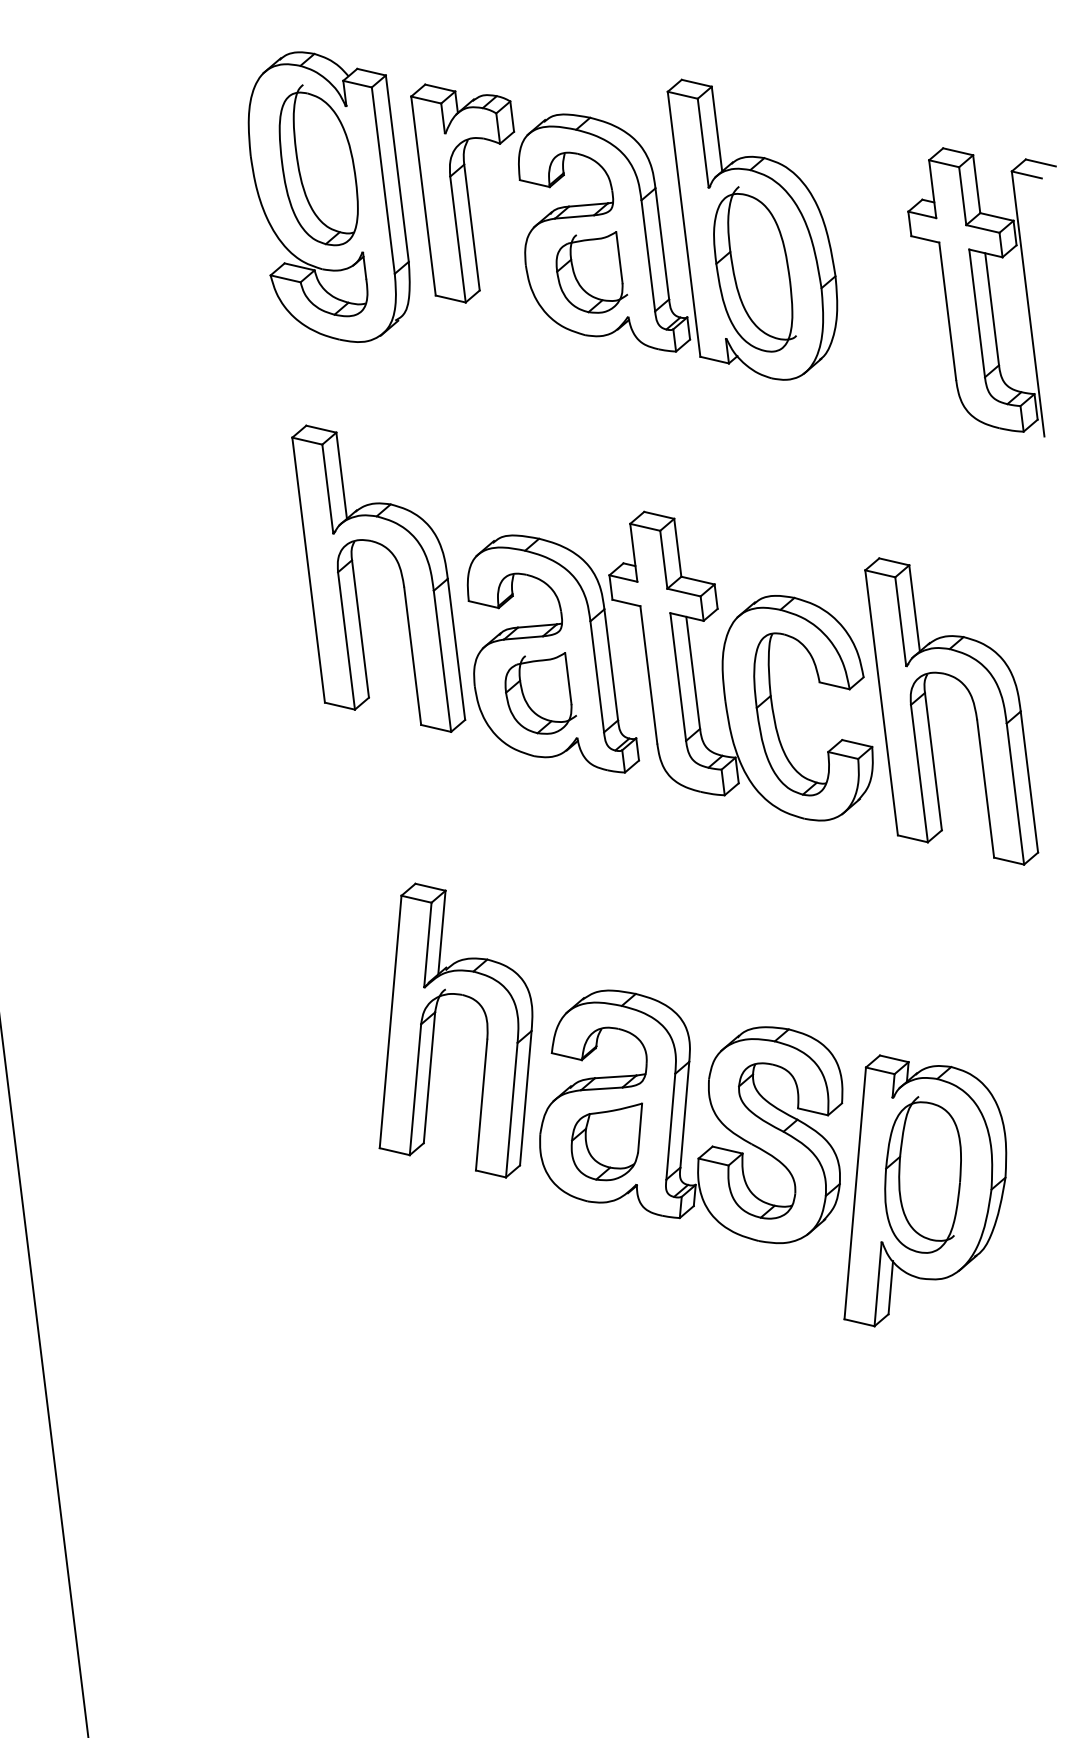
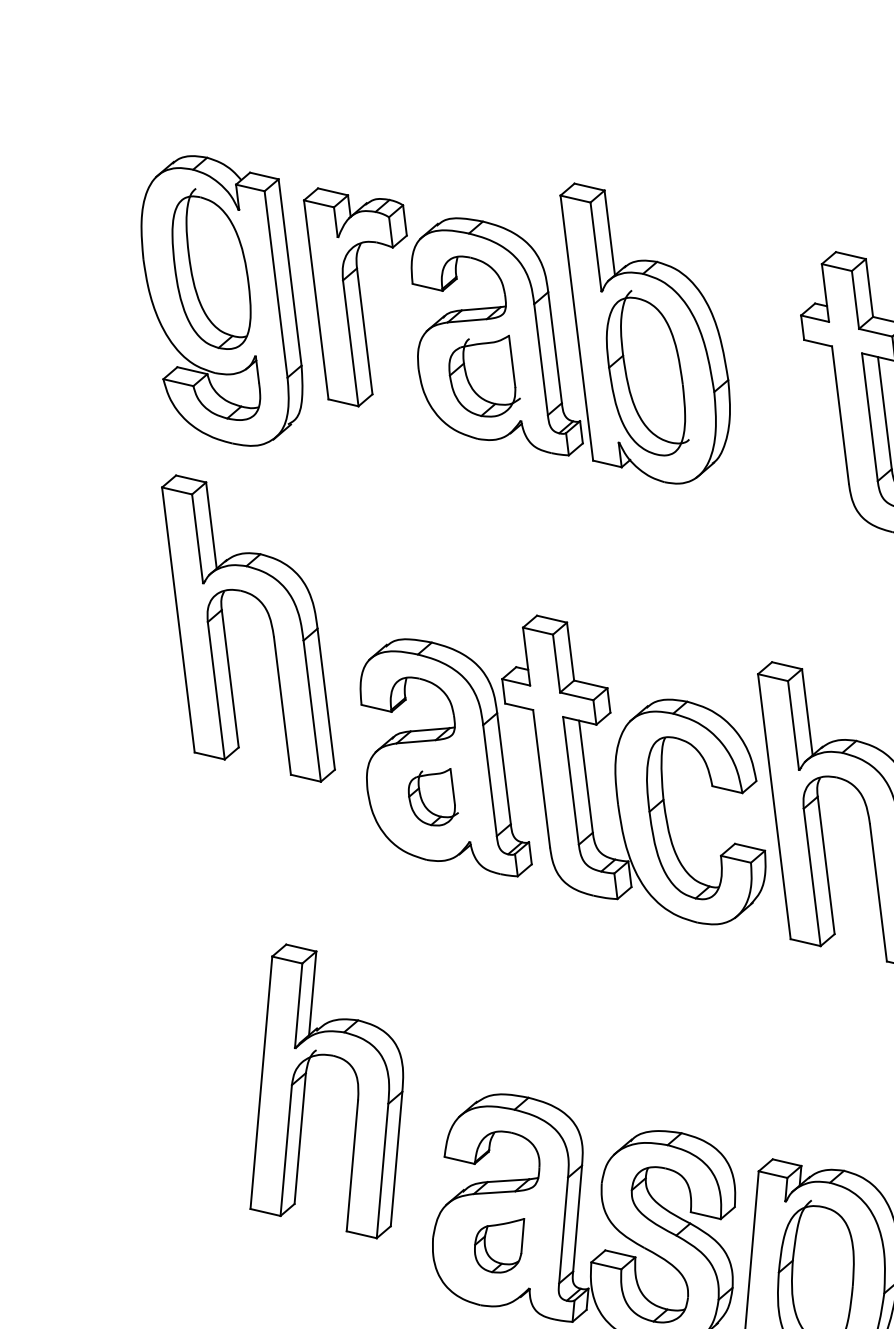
part: (400, 574) -> (270, 624), moved
part: (540, 693) -> (433, 797), size x0.7
part: (434, 1030) -> (305, 1091), moved
part: (606, 1141) -> (499, 1245), size x0.7

